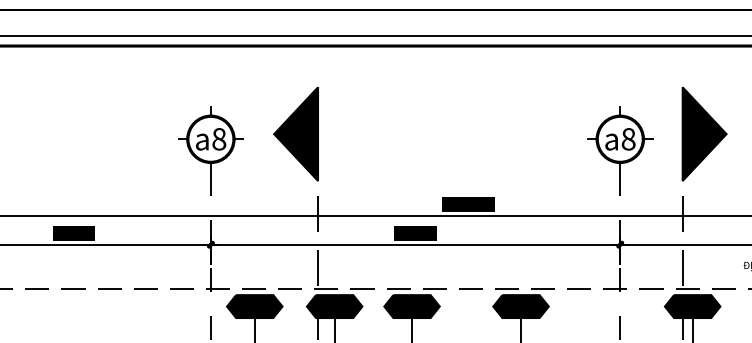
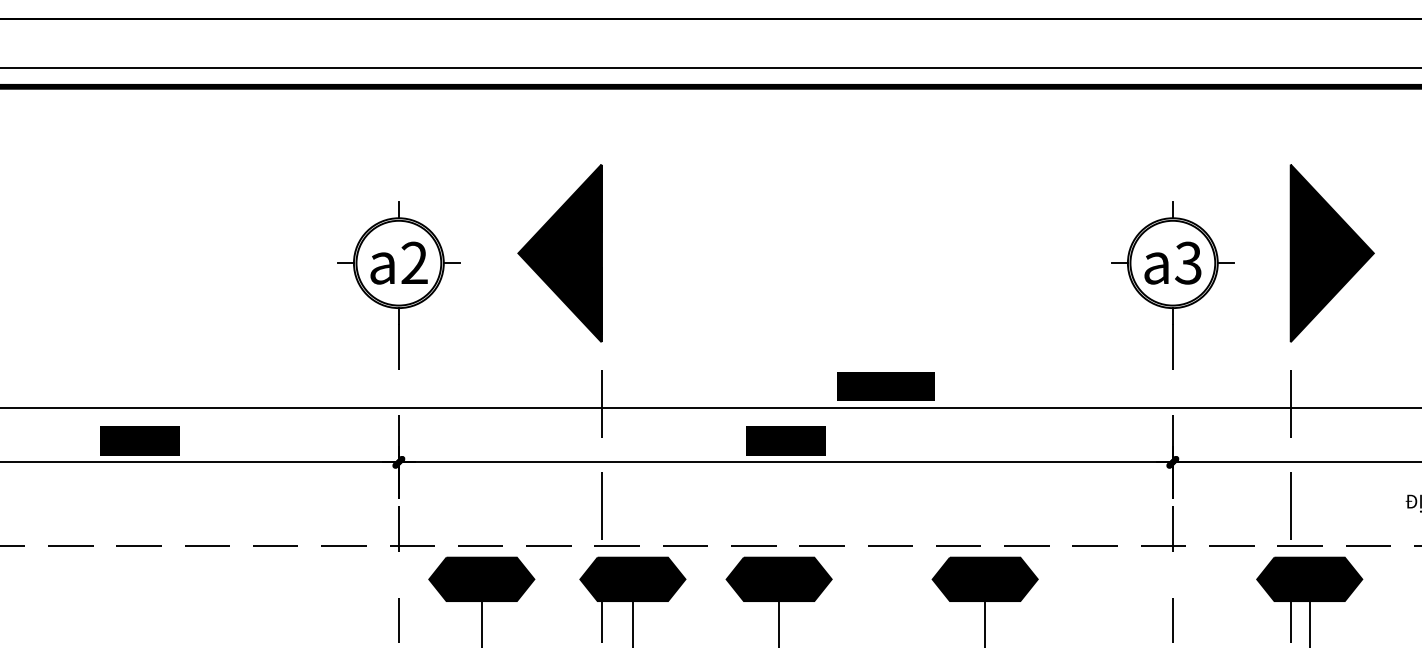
text: (219, 139) -> (415, 263), a8 -> a2
text: (628, 139) -> (1188, 263), a8 -> a3

